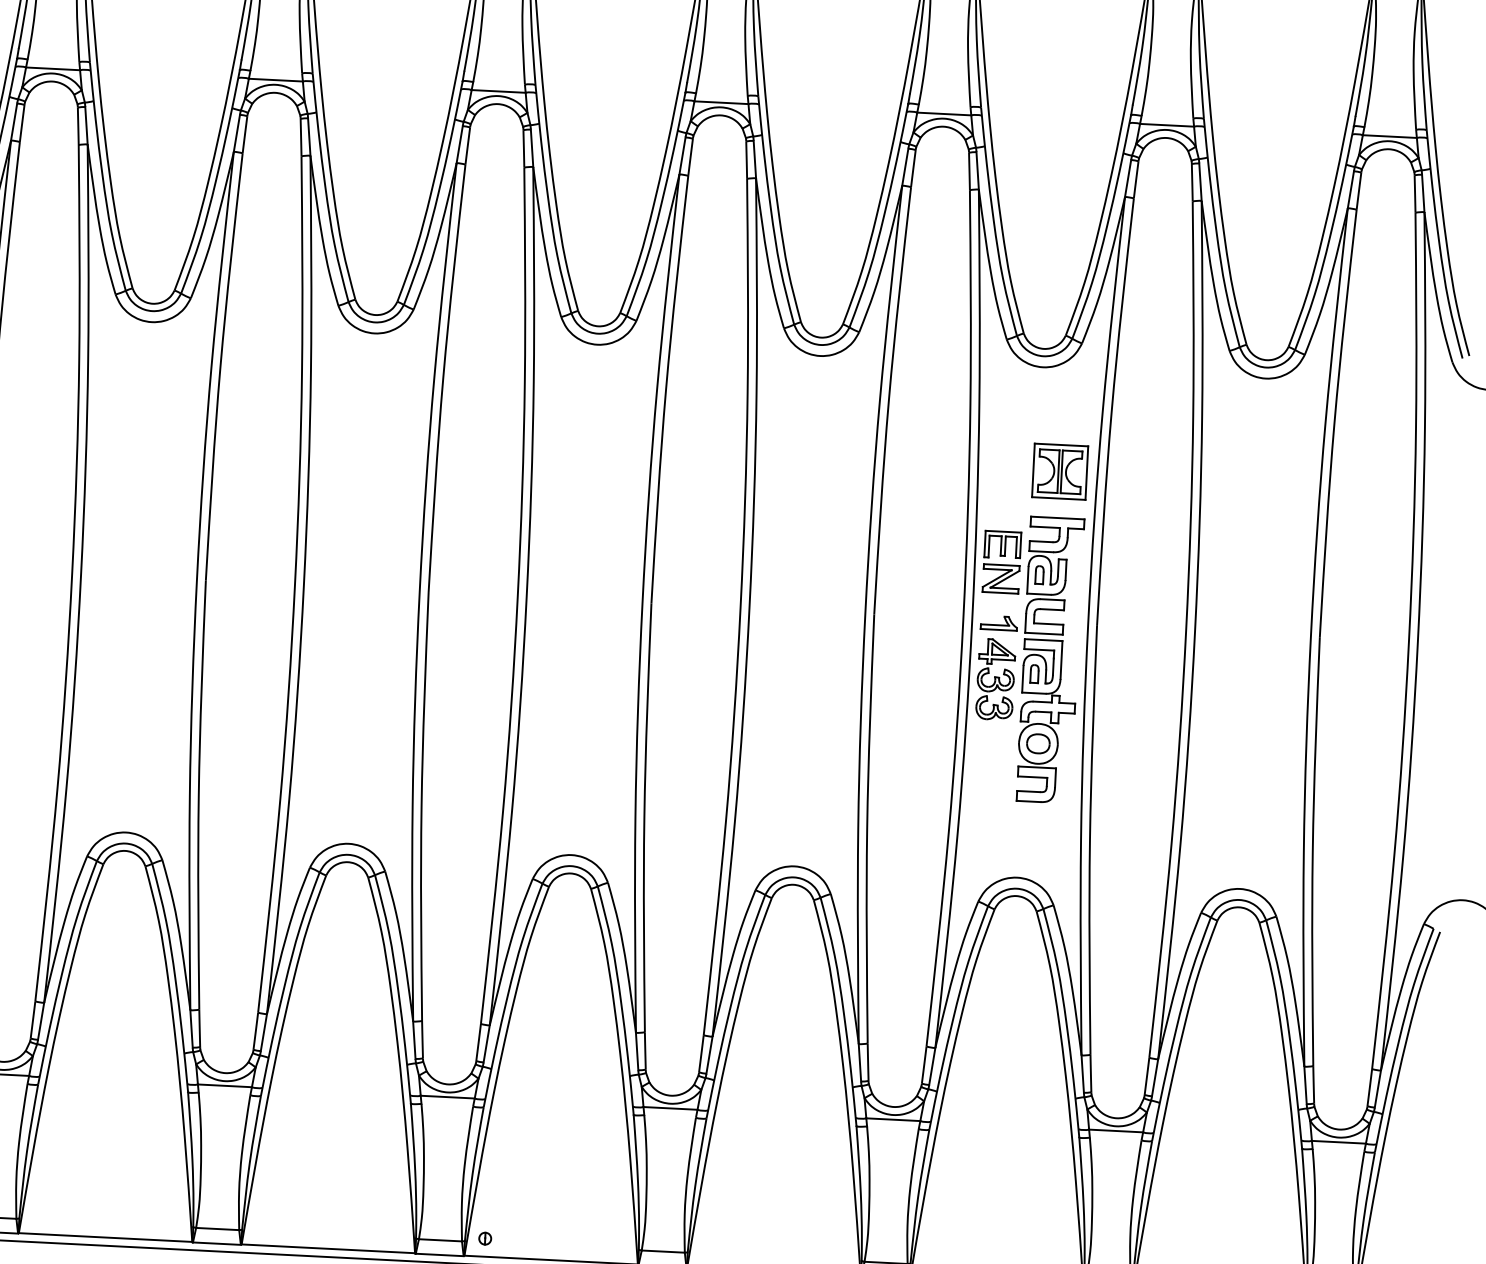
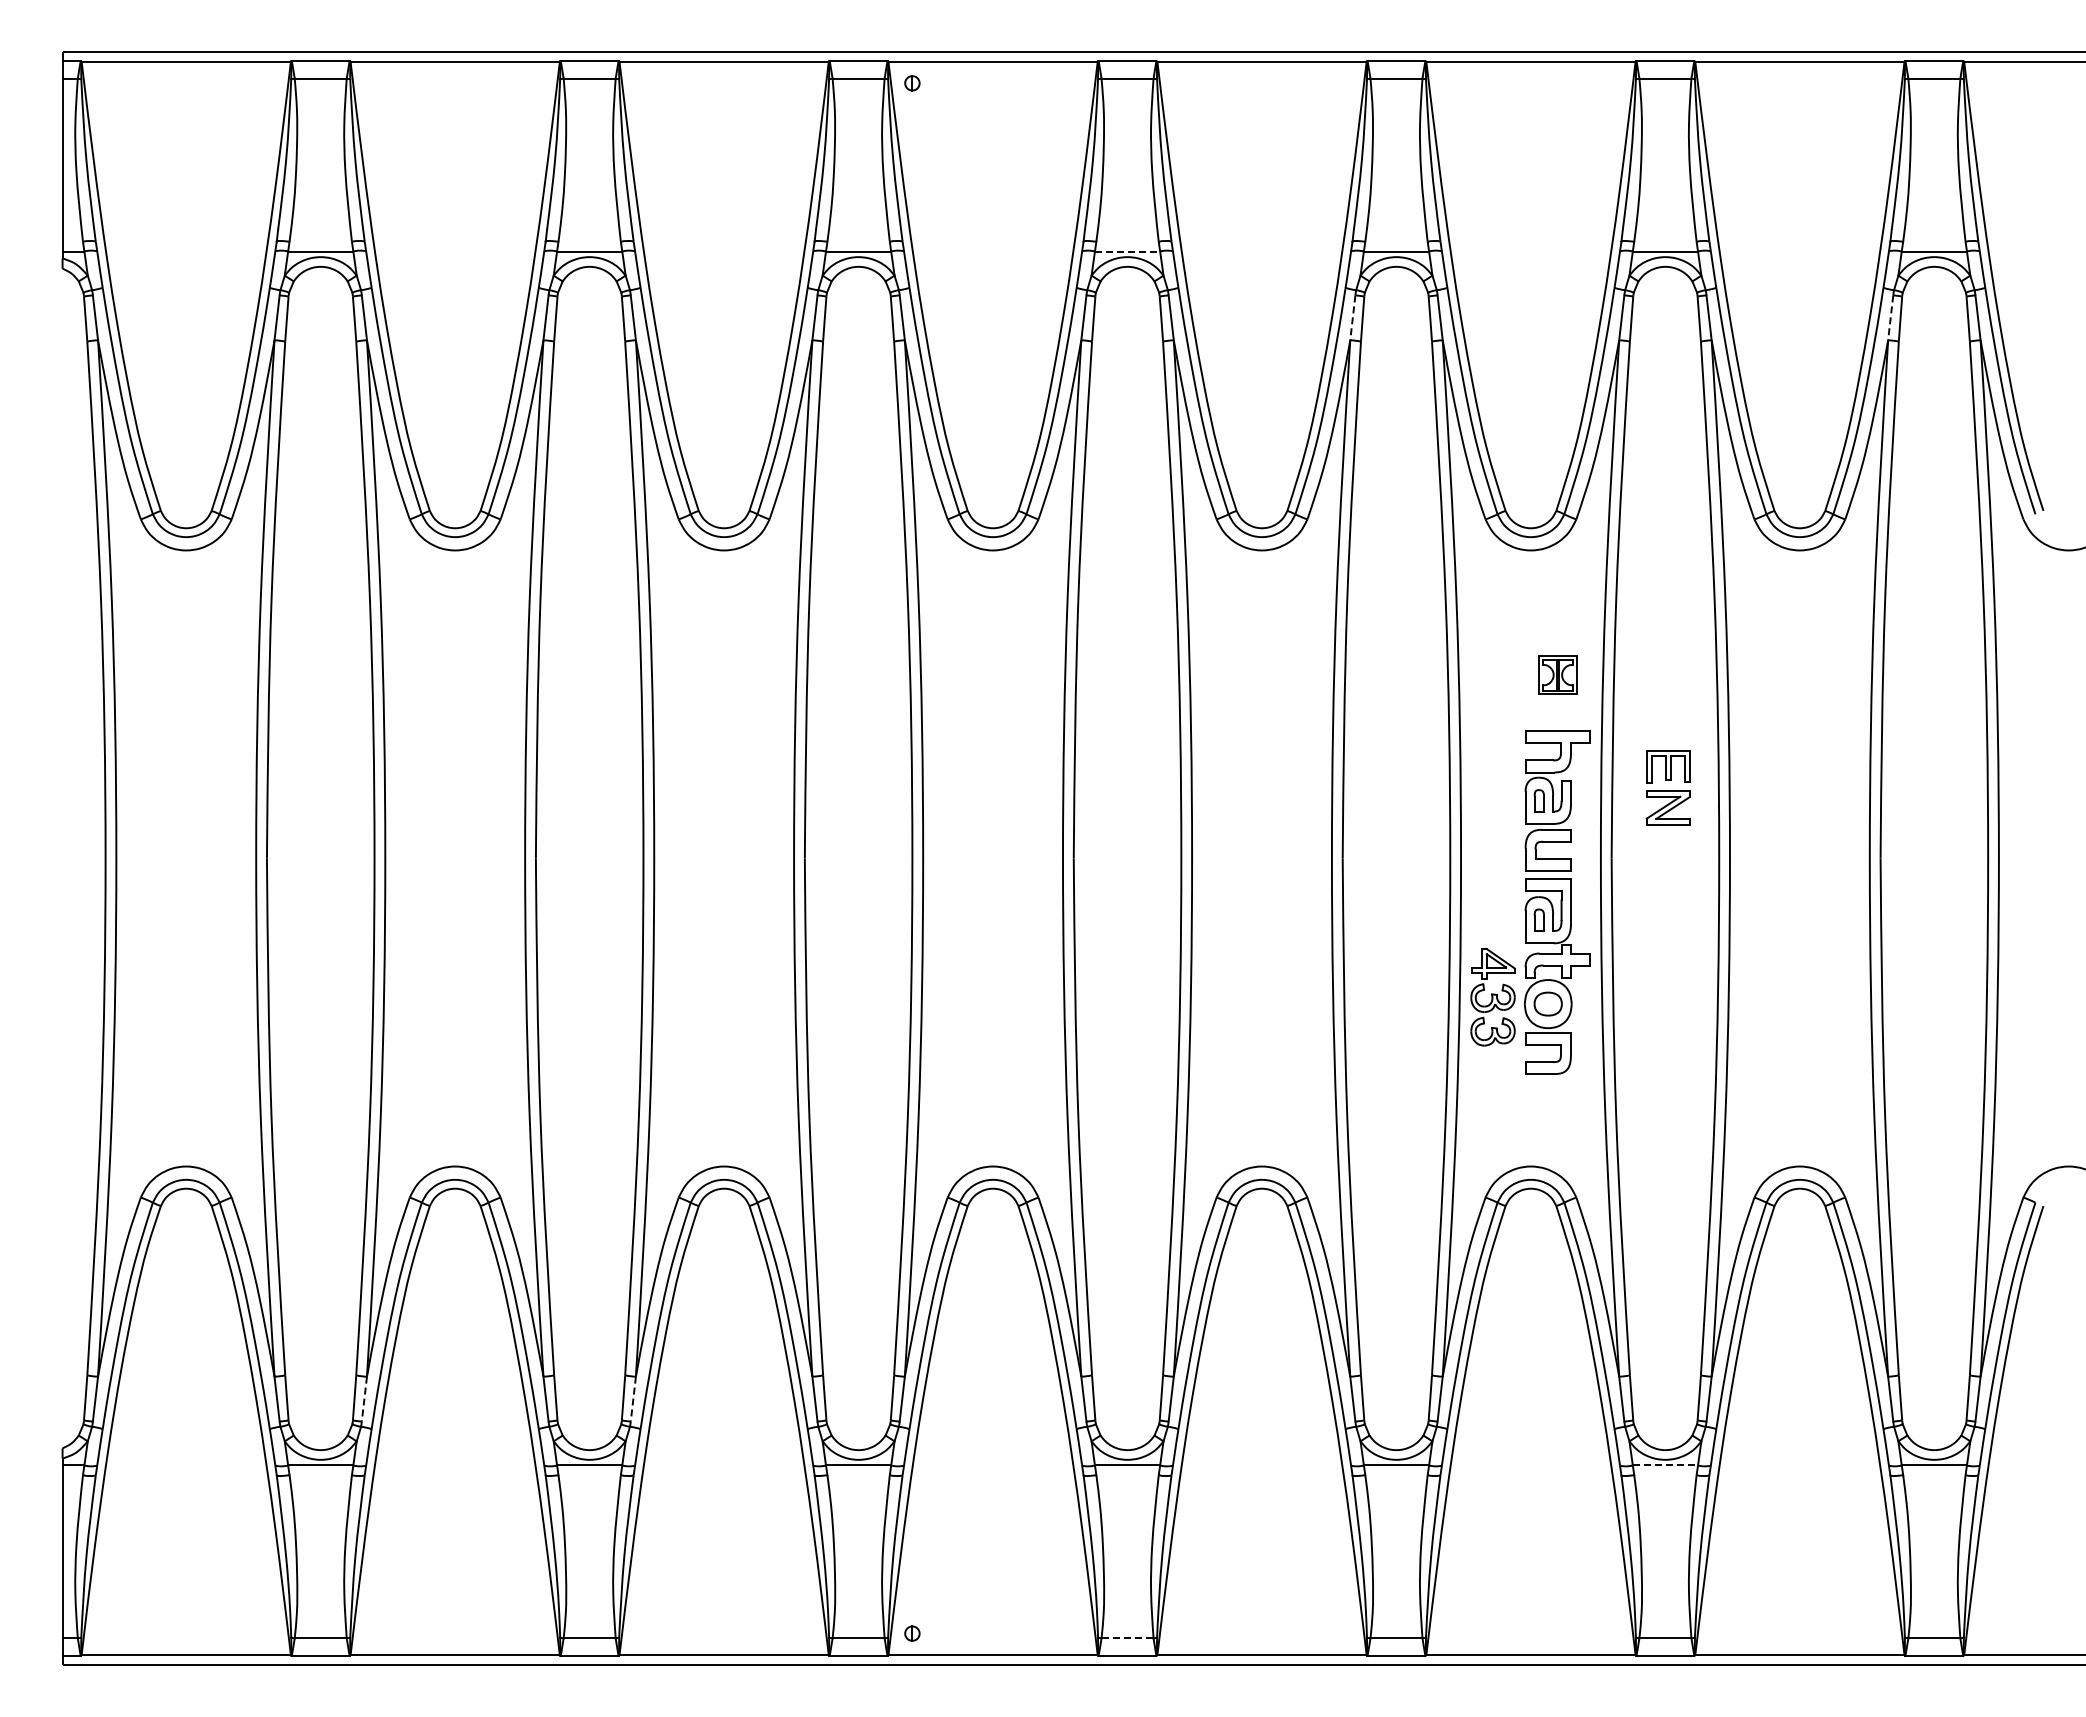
line: (721, 102) -> (1127, 251), solid -> dashed
line: (905, 166) -> (1352, 317), solid -> dashed
line: (1350, 189) -> (1890, 317), solid -> dashed
part: (1059, 471) -> (1557, 674), size x0.6
part: (1001, 562) -> (1667, 787), moved
part: (999, 622) -> (1493, 860), removed
part: (995, 679) -> (1492, 997), moved
line: (41, 1021) -> (364, 1399), solid -> dashed
line: (264, 1033) -> (633, 1399), solid -> dashed
line: (1116, 1131) -> (1665, 1465), solid -> dashed
line: (664, 1251) -> (1128, 1638), solid -> dashed

